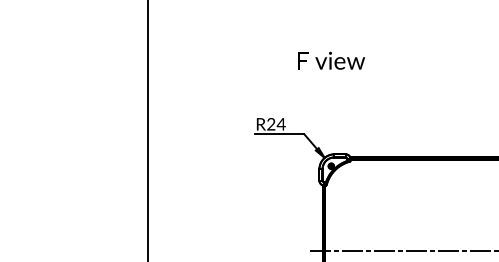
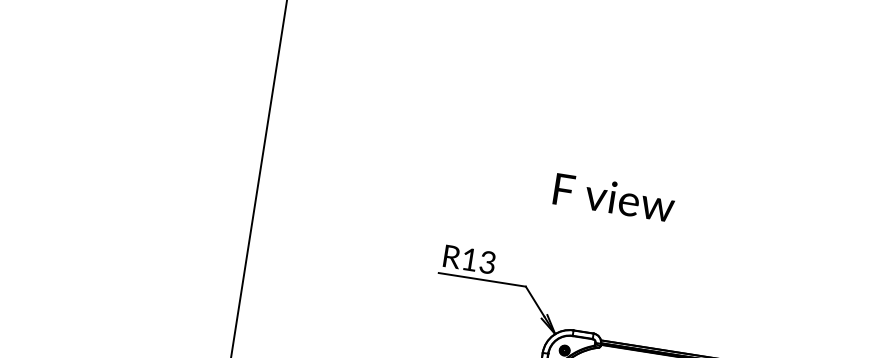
text: (331, 60) -> (614, 197), moved
text: (276, 124) -> (479, 261), R24 -> R13

